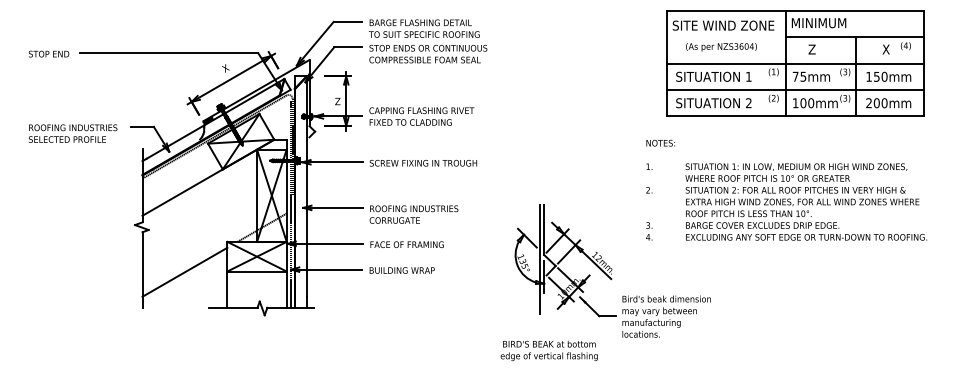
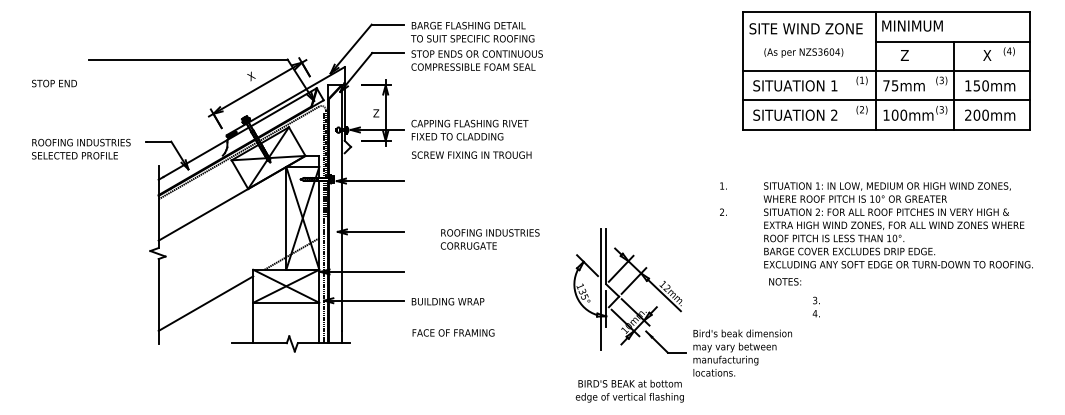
text: (49, 54) -> (54, 83), moved
text: (661, 142) -> (785, 281), moved
text: (423, 162) -> (471, 154), moved
text: (413, 214) -> (489, 239), moved
text: (648, 230) -> (815, 306), moved
text: (407, 244) -> (453, 332), moved
text: (548, 351) -> (629, 391), moved

